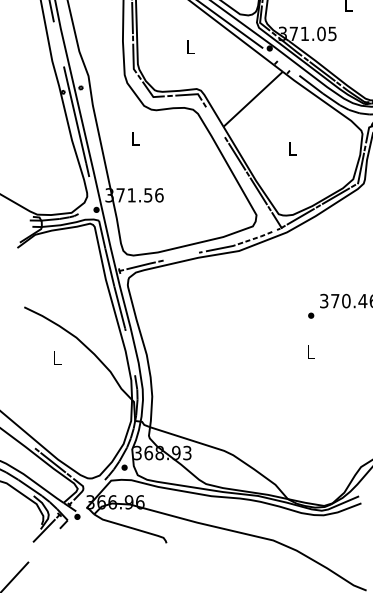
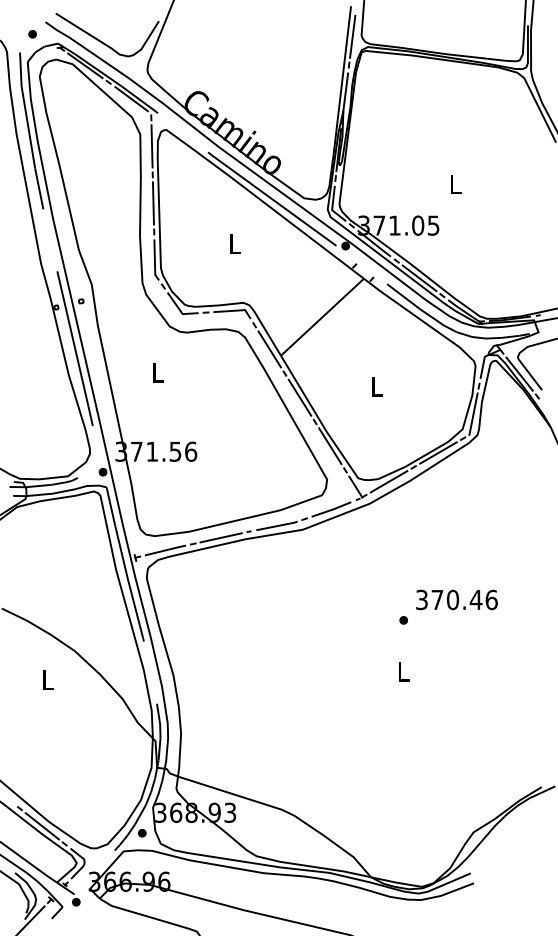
line: (215, 122) -> (269, 349), added
line: (260, 236) -> (332, 509), dashed -> solid
line: (180, 256) -> (220, 537), added

